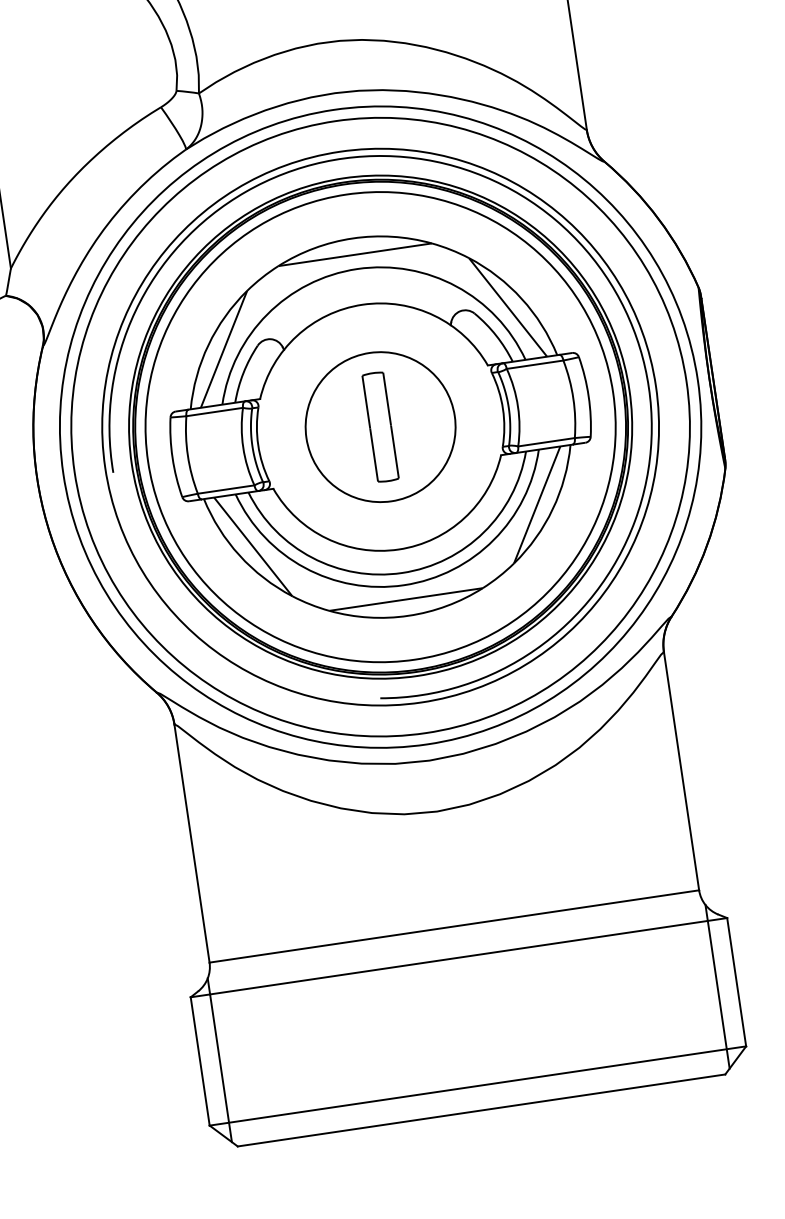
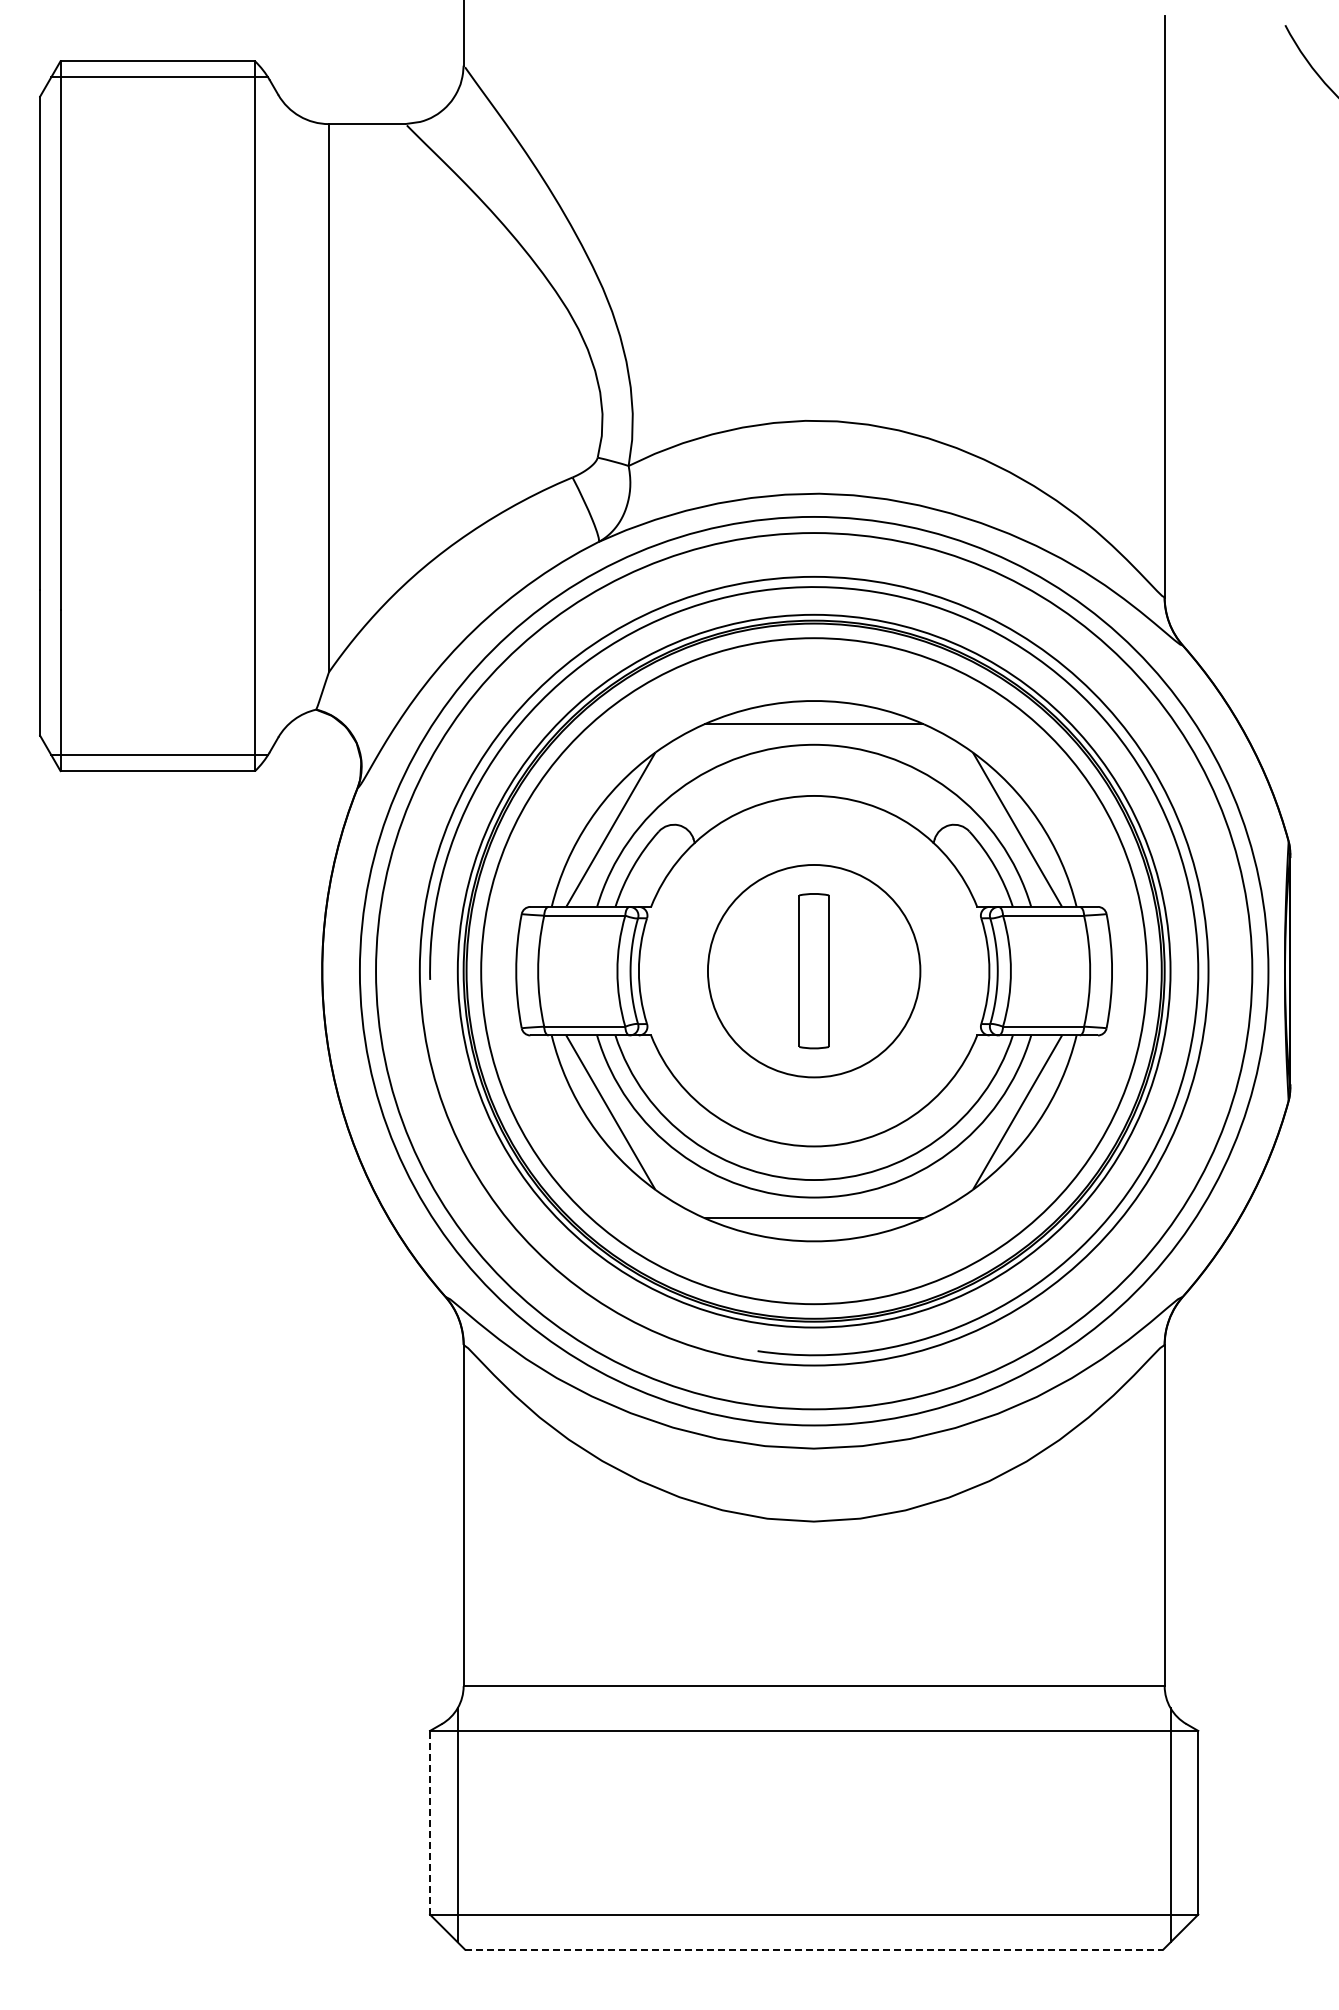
line: (200, 1061) -> (430, 1822), solid -> dashed
line: (481, 1110) -> (814, 1949), solid -> dashed

